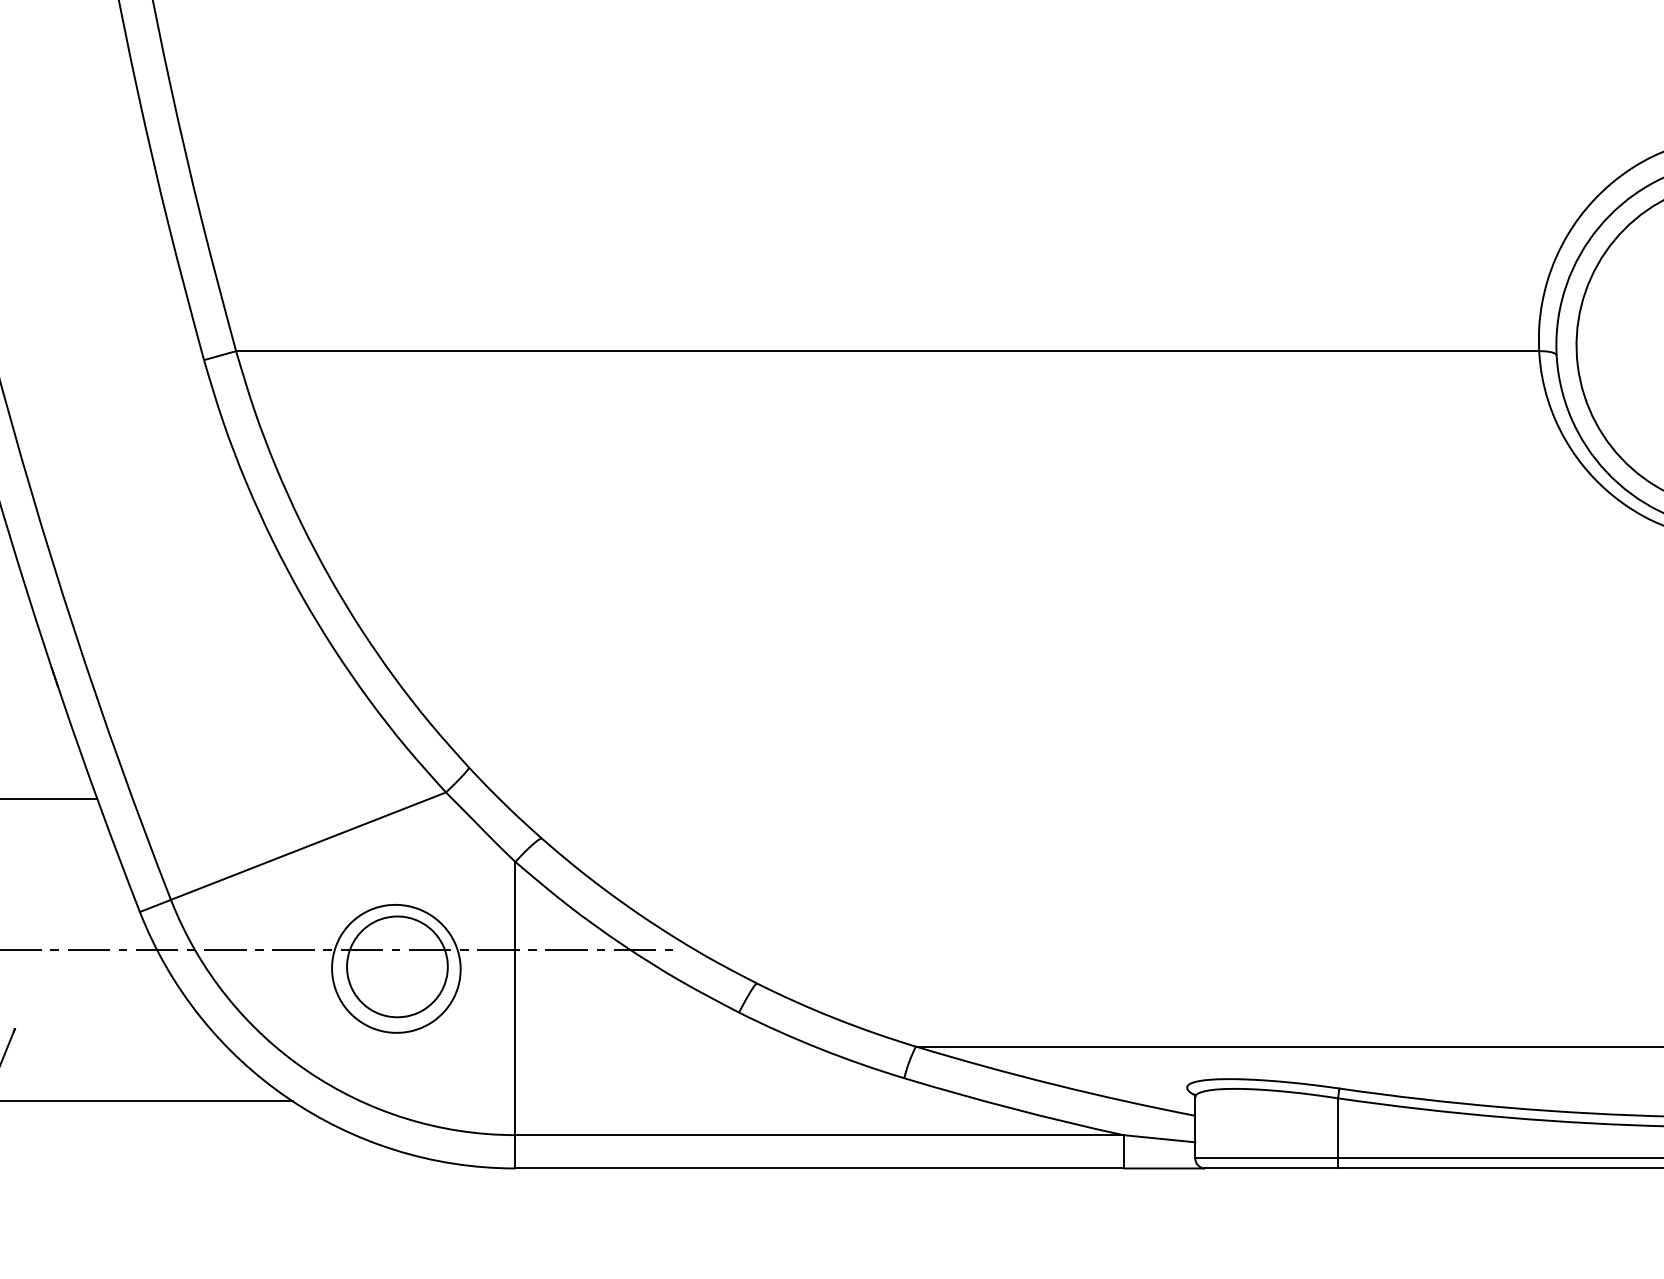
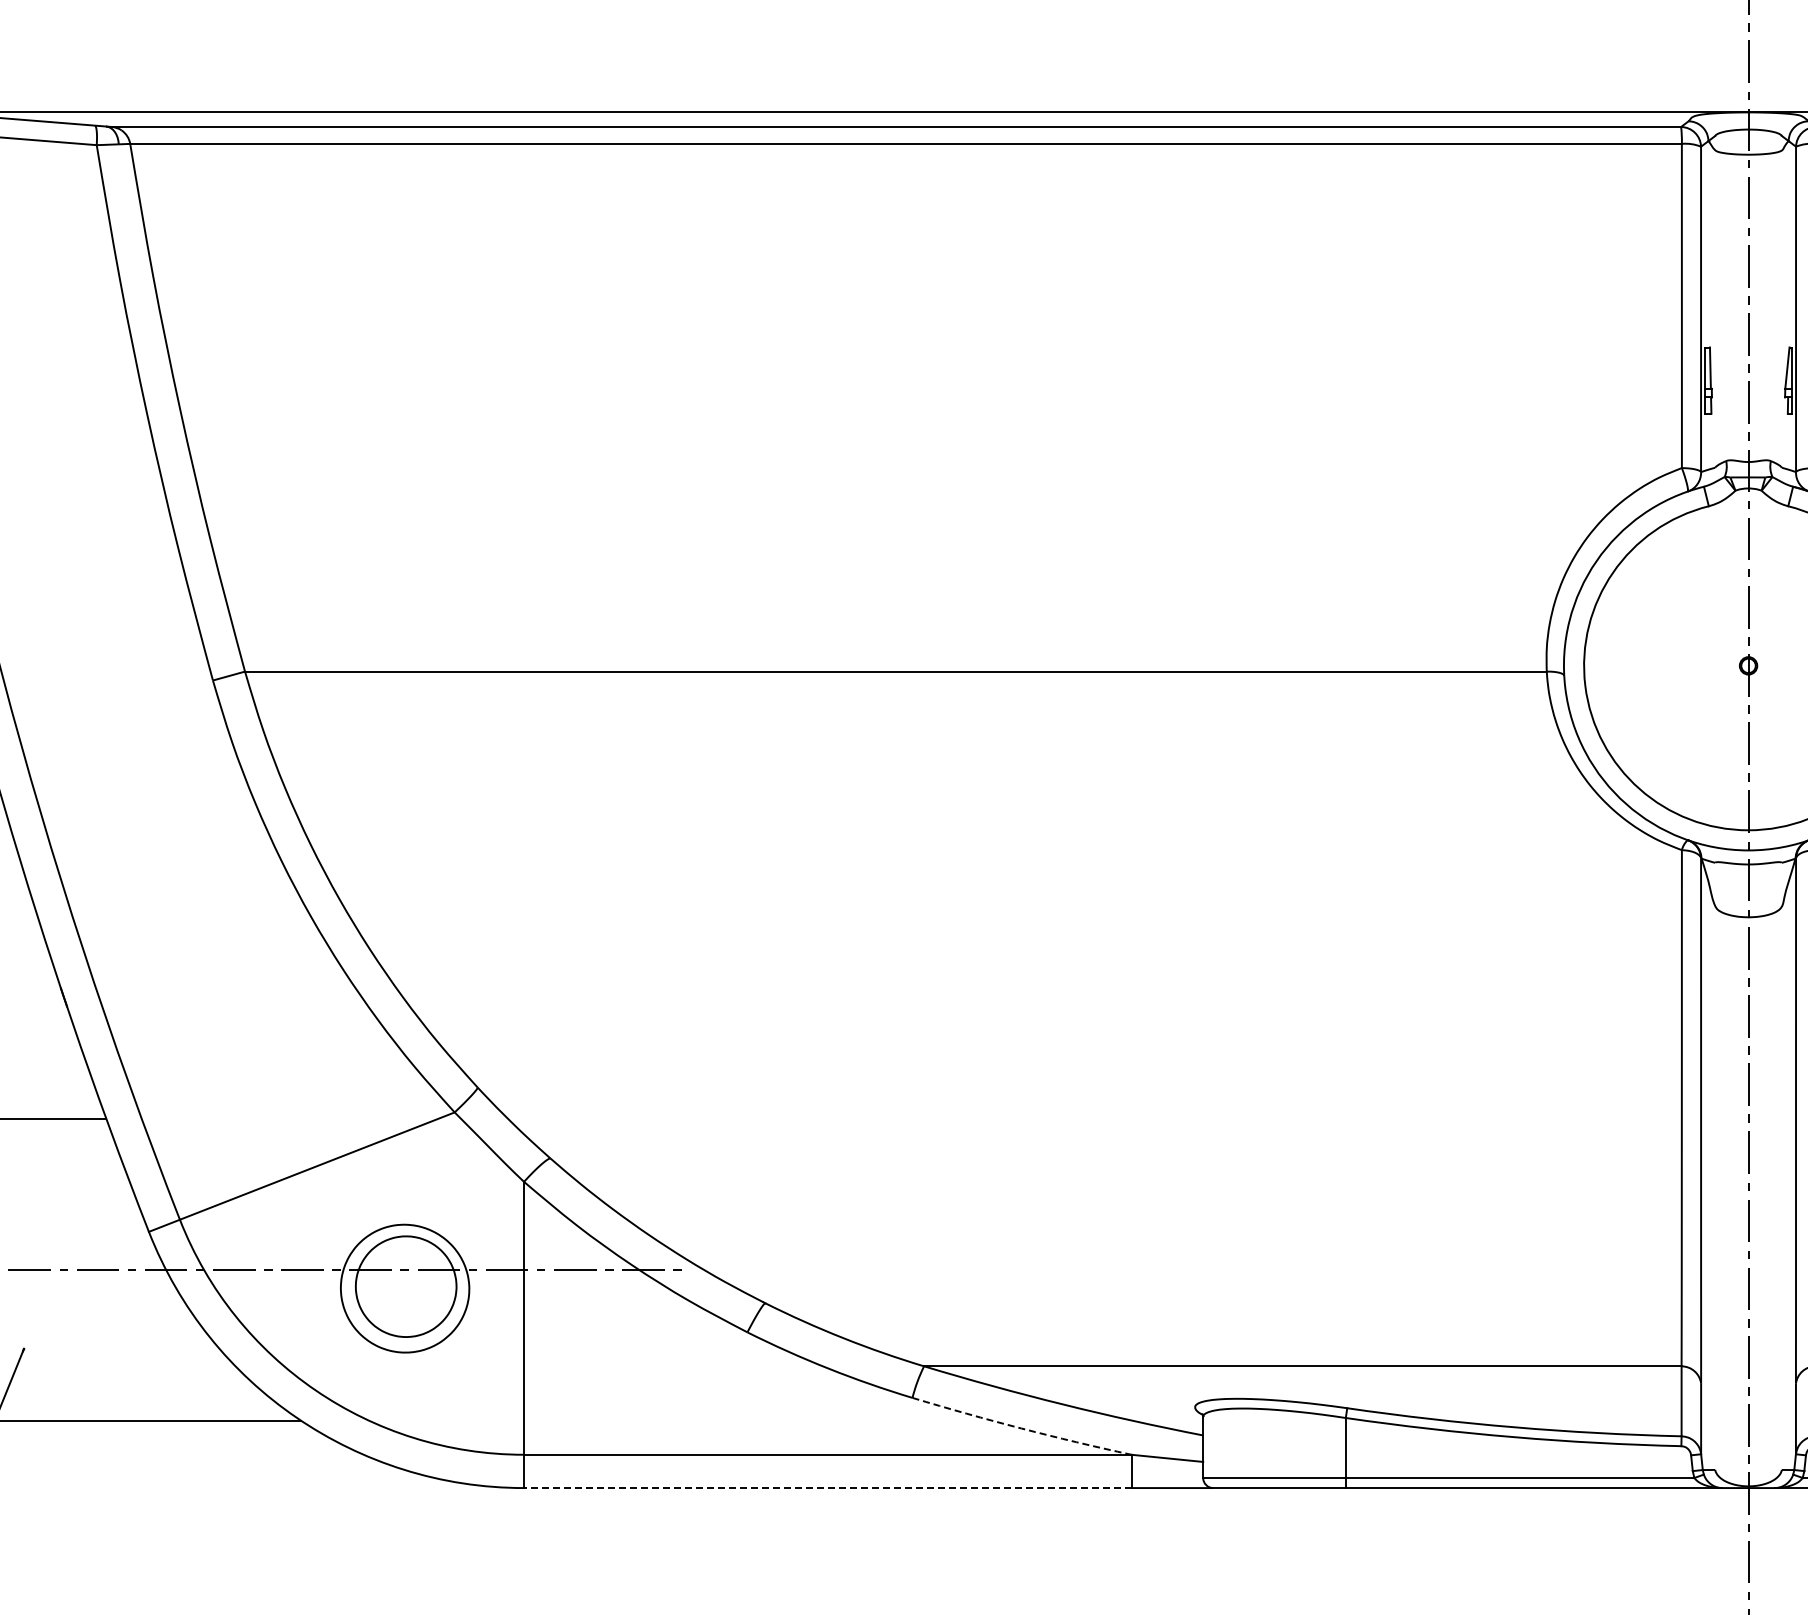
arc: (1013, 1108) -> (1021, 1428), solid -> dashed
line: (819, 1168) -> (827, 1488), solid -> dashed

